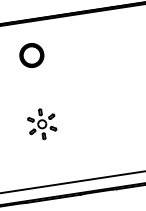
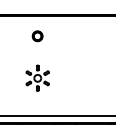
part: (31, 55) -> (37, 36), size x0.7
part: (41, 124) -> (37, 78), size x1.4

